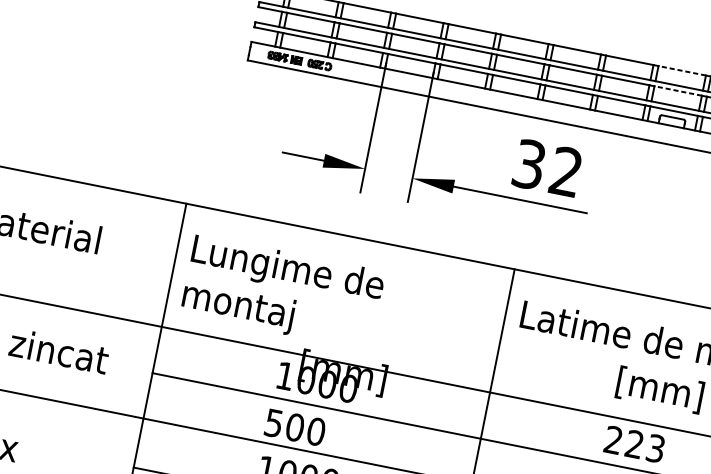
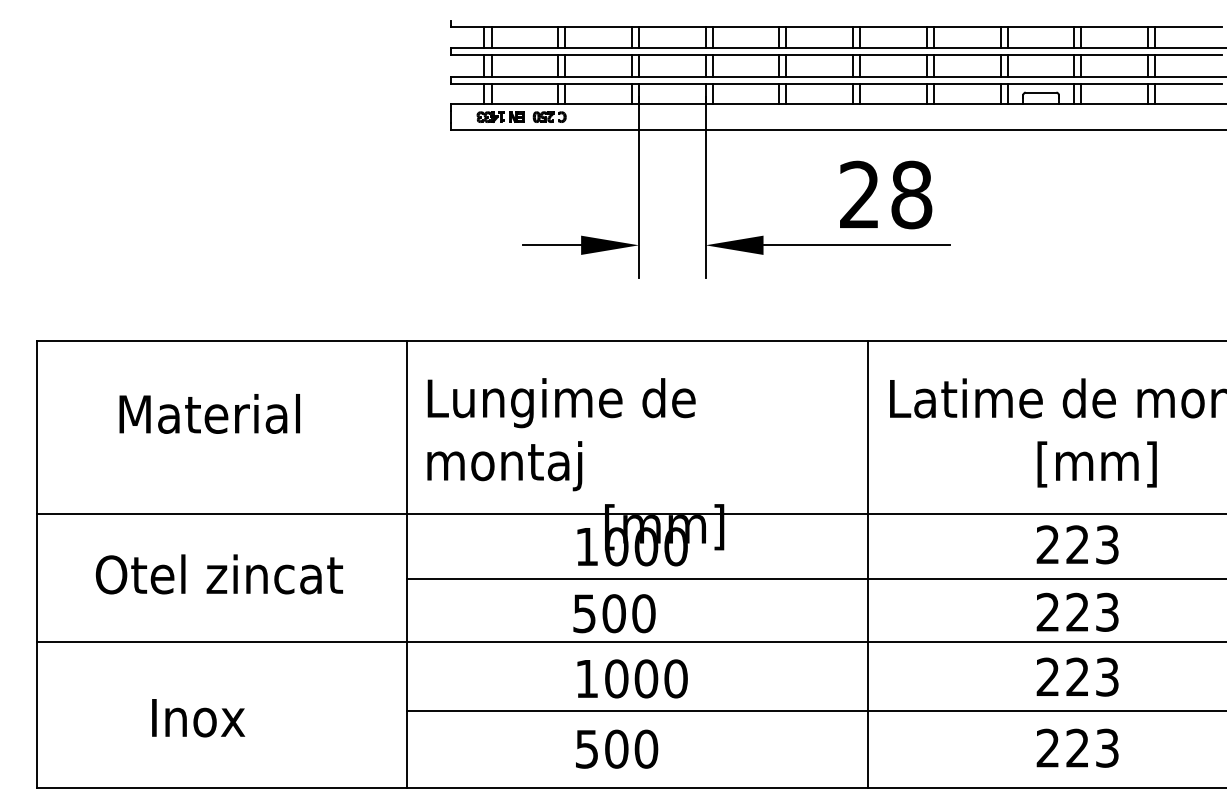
line: (681, 71) -> (1040, 27), dashed -> solid
line: (677, 90) -> (1040, 55), dashed -> solid
text: (548, 167) -> (886, 194), 32 -> 28

